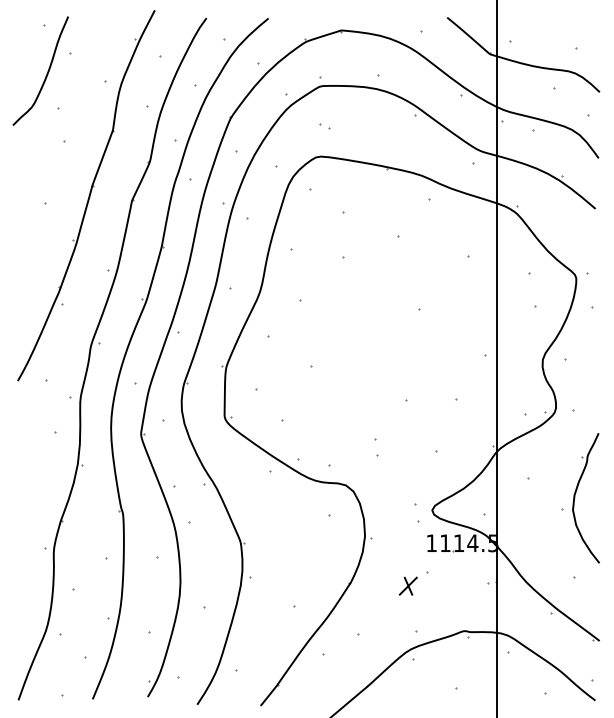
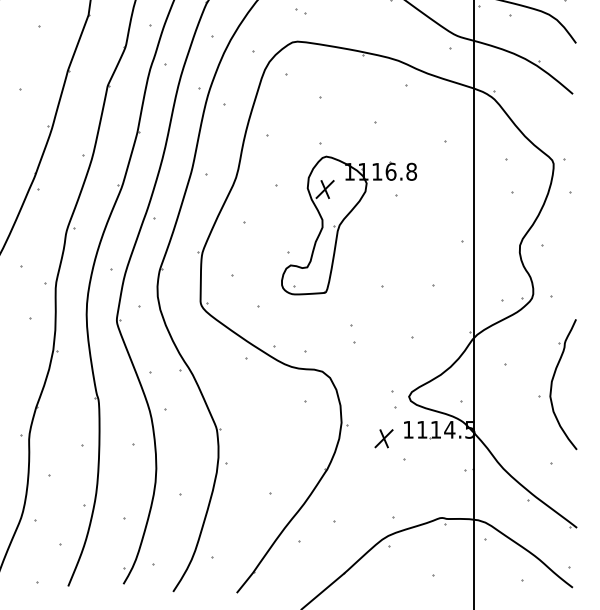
part: (367, 335) -> (344, 221), added
part: (407, 585) -> (383, 438), moved

